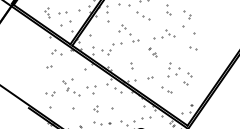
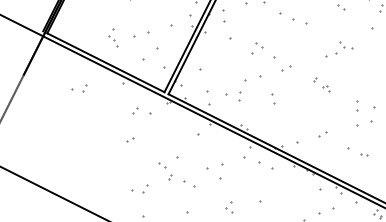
part: (164, 34) -> (339, 48), size x0.7
part: (26, 36) -> (79, 89), added
part: (131, 65) -> (273, 98), moved

